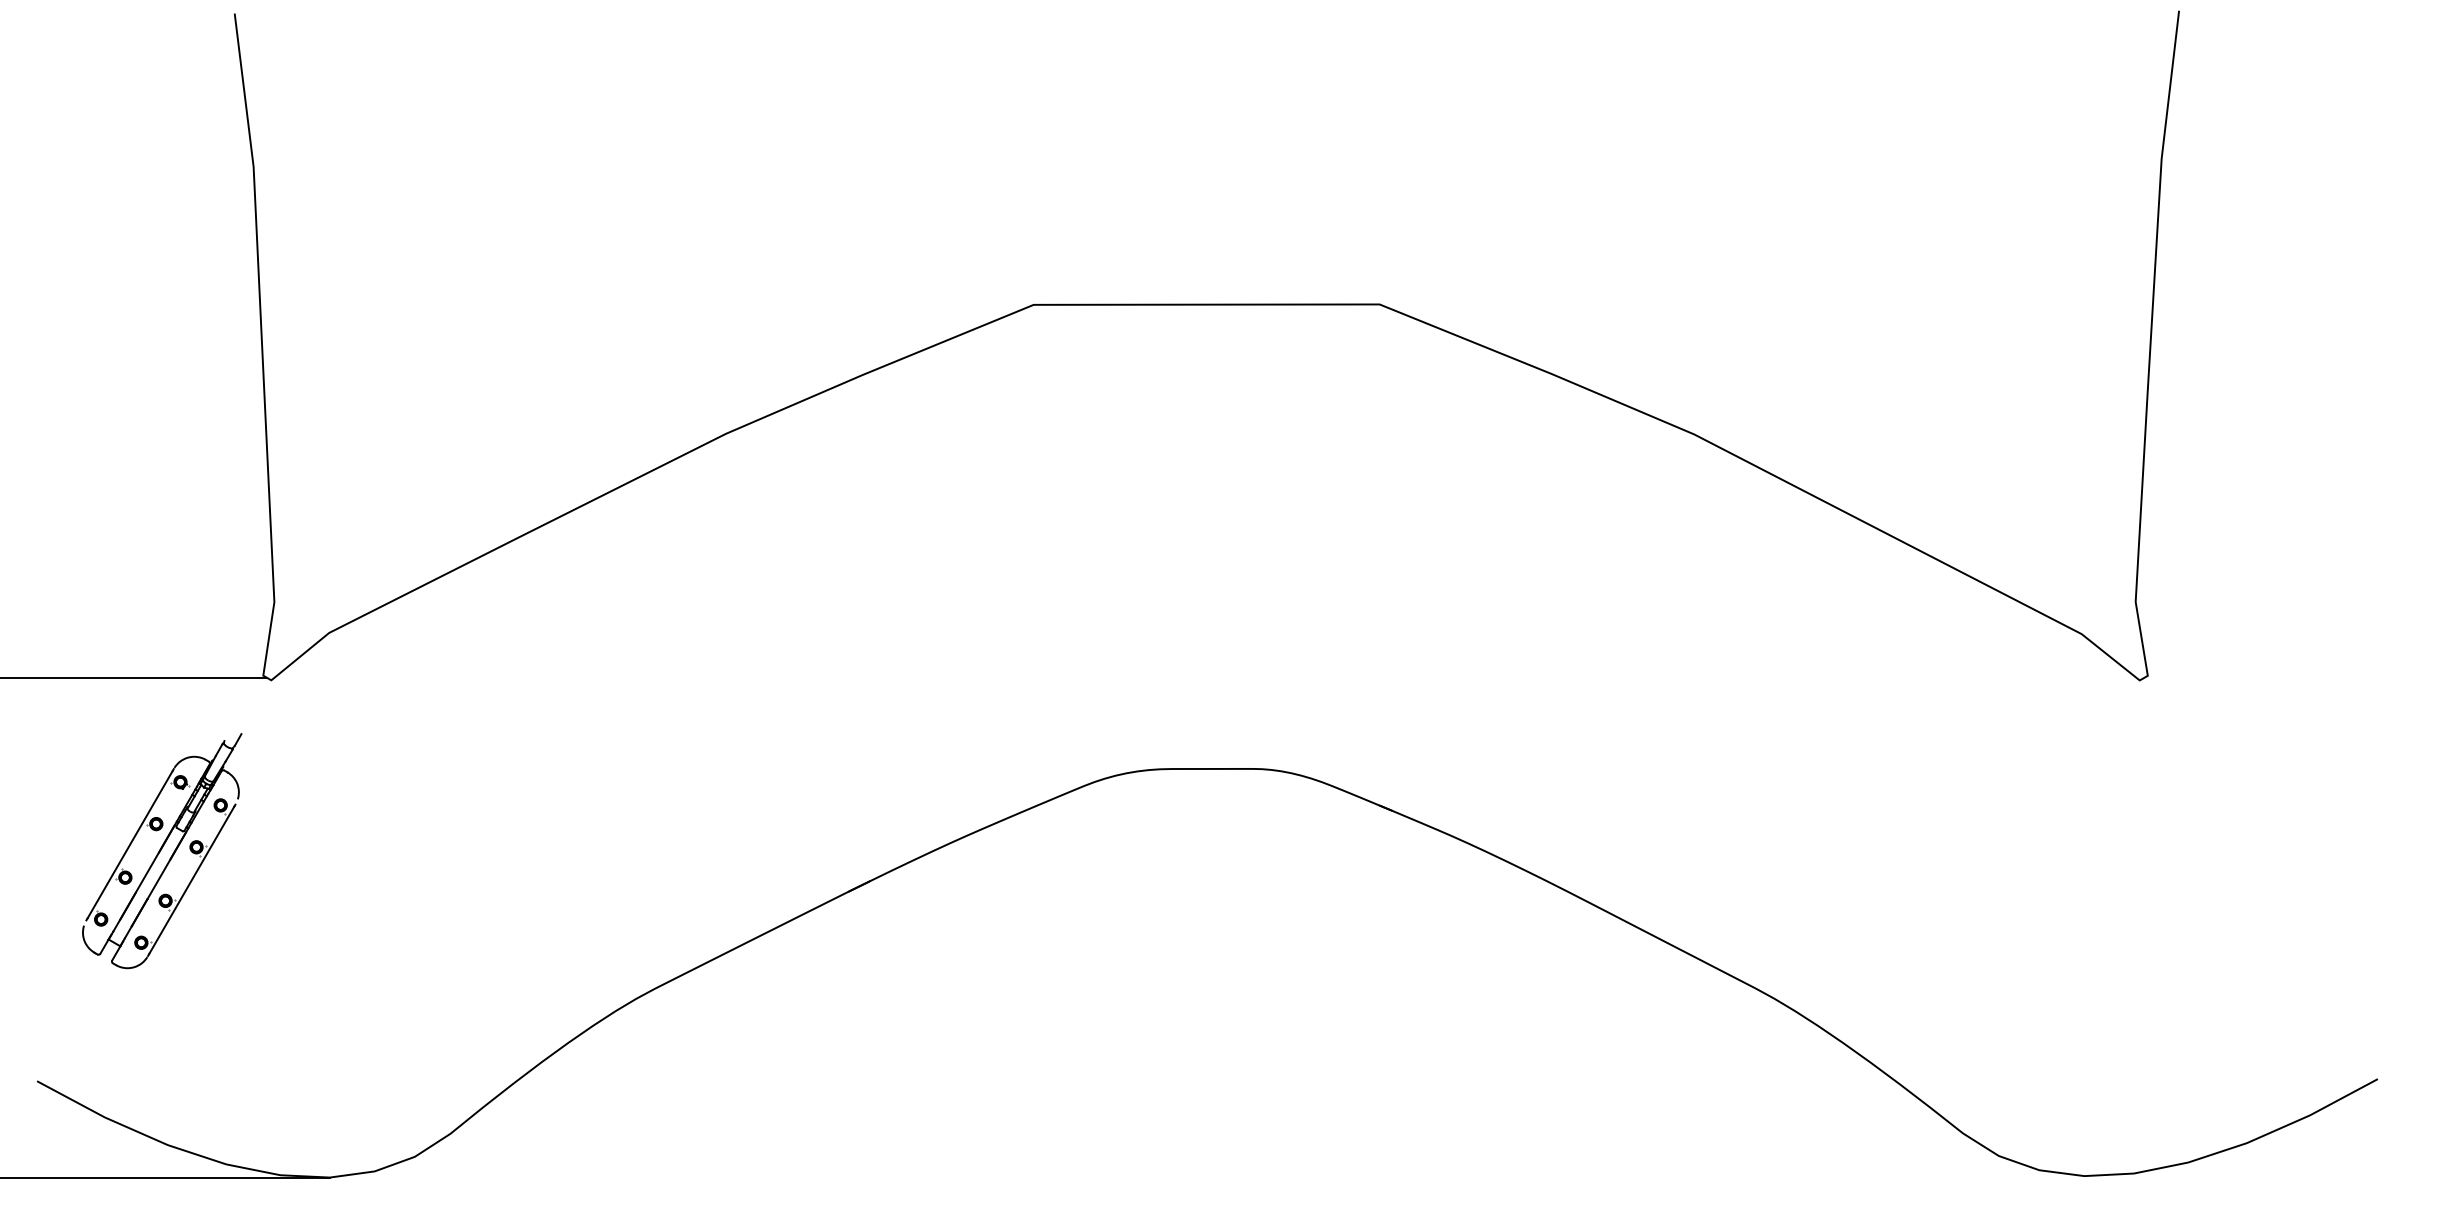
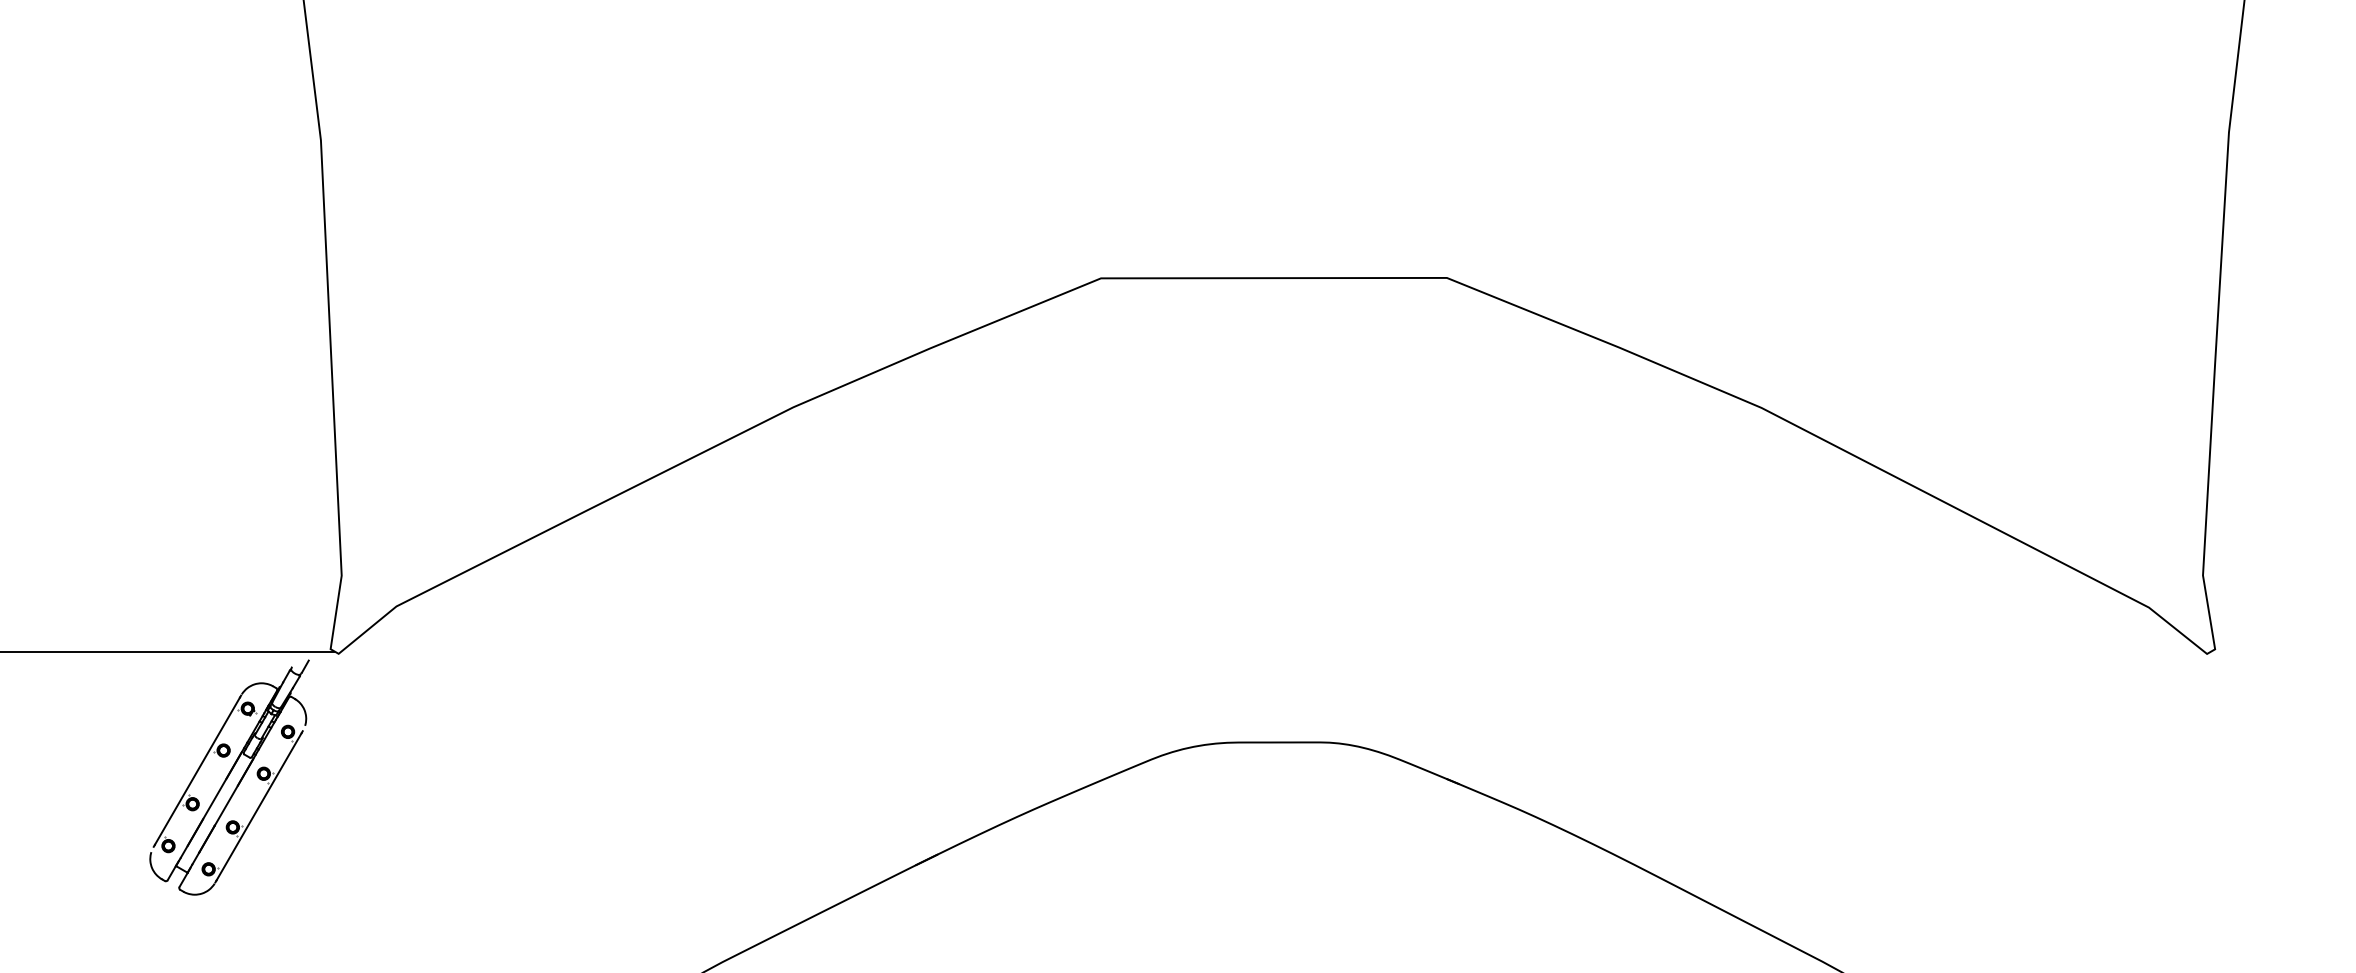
part: (162, 851) -> (229, 778), moved

